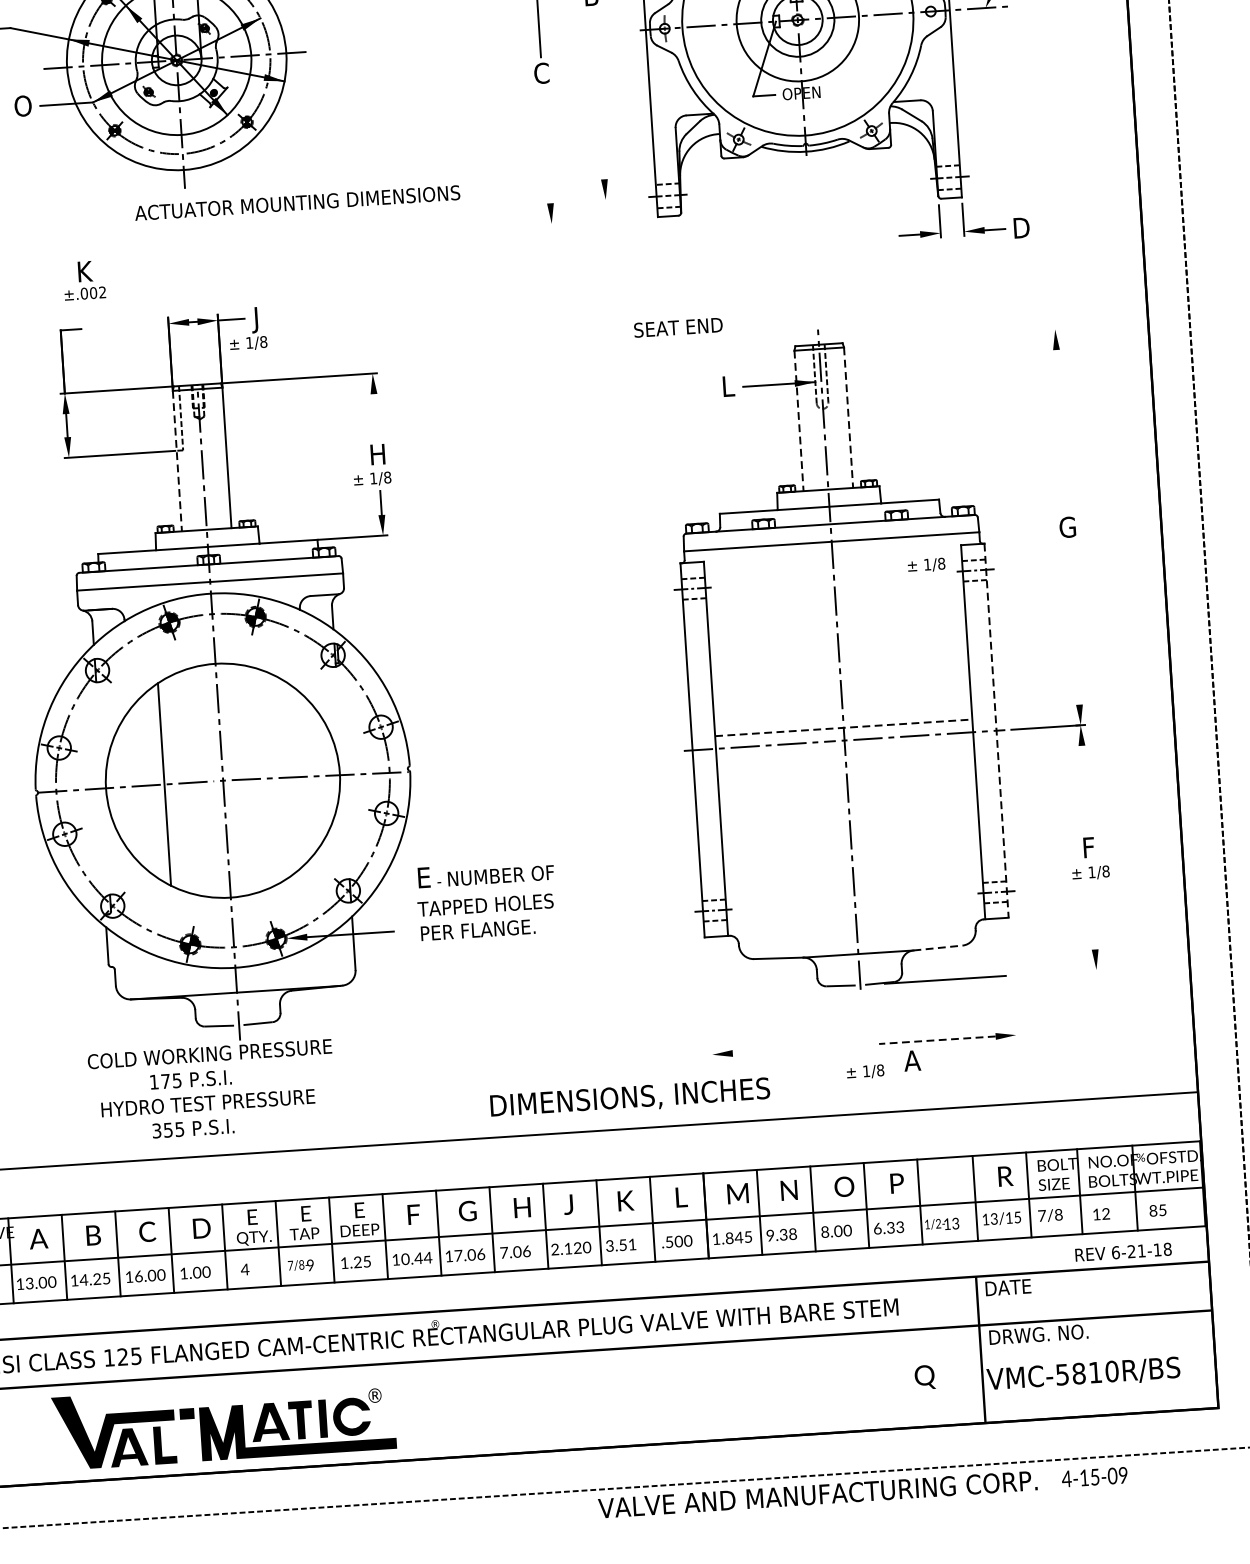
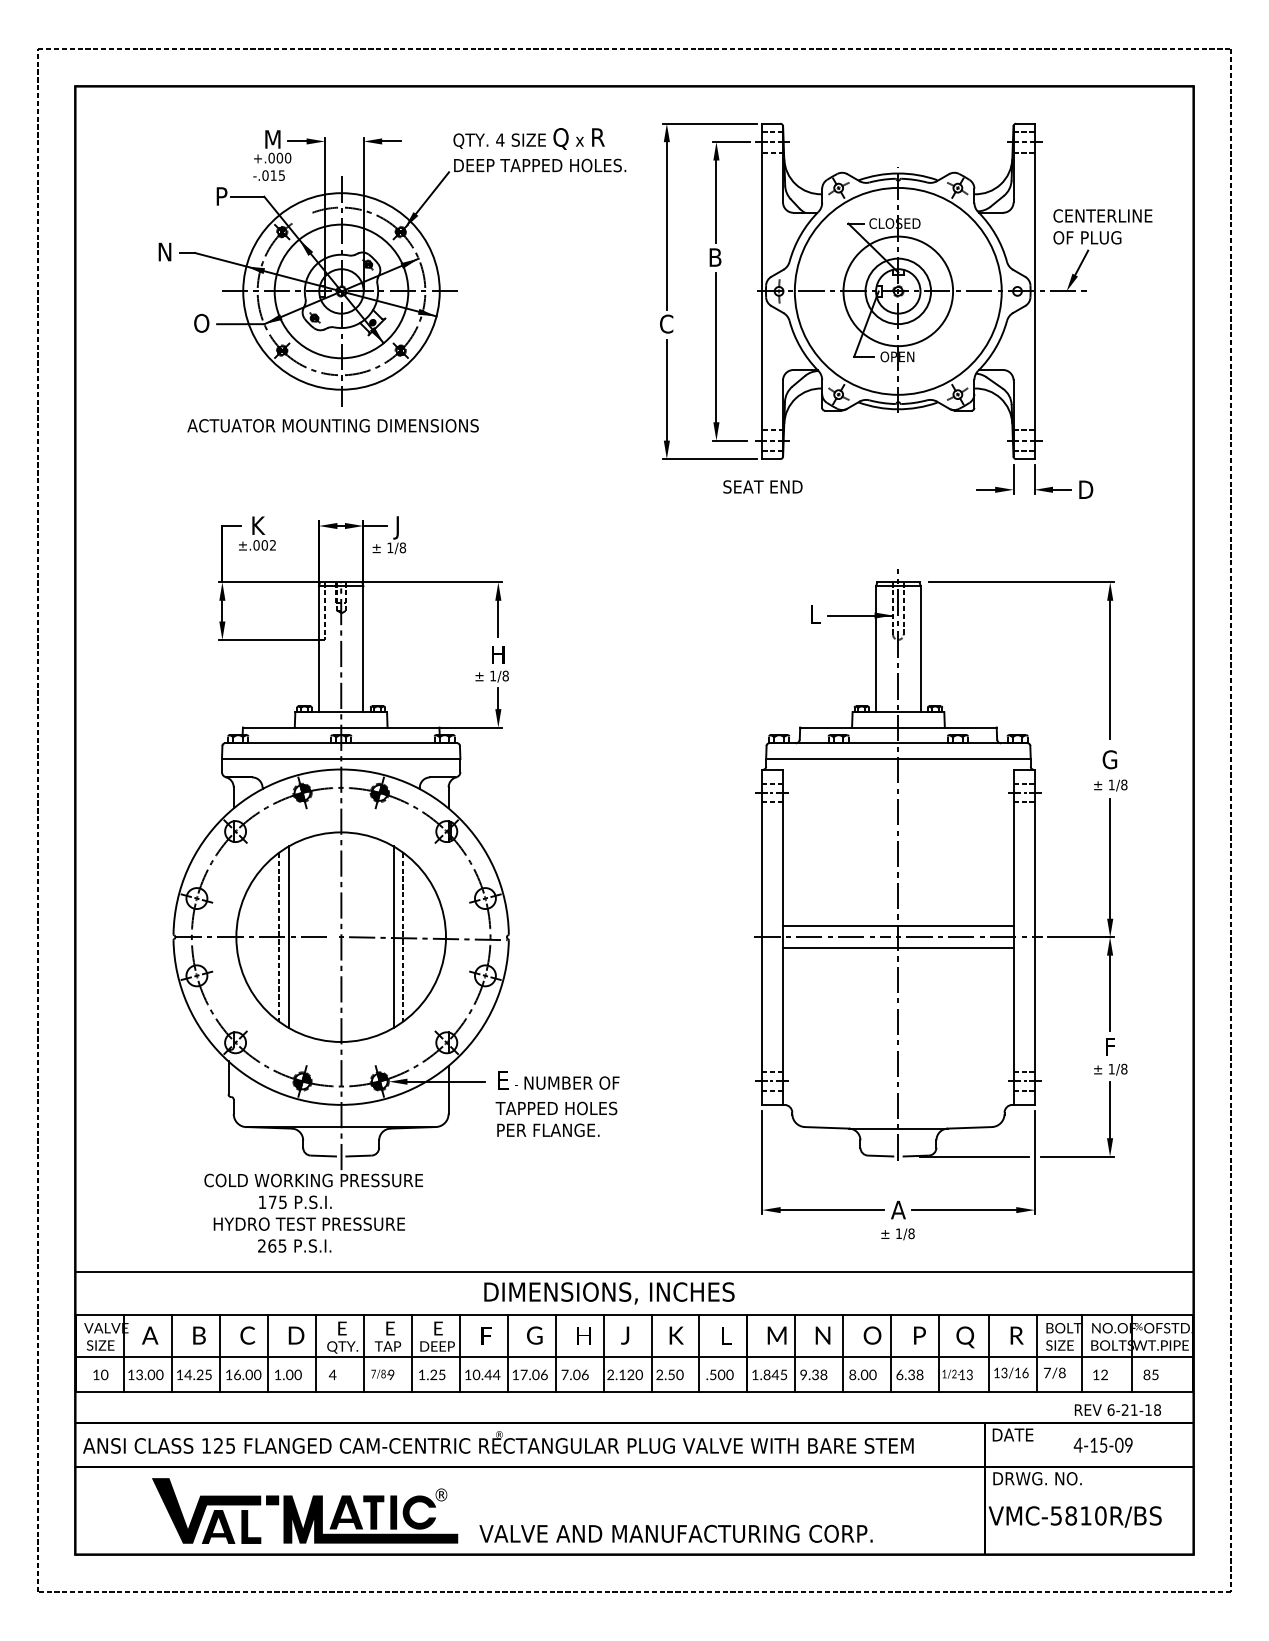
line: (599, 95) -> (716, 347), added
line: (546, 147) -> (666, 390), added
line: (620, 198) -> (729, 440), added
text: (296, 202) -> (332, 425), moved
line: (599, 221) -> (709, 459), added
text: (84, 280) -> (257, 533), moved
text: (677, 327) -> (762, 486), moved
line: (955, 336) -> (1020, 582), added
line: (375, 413) -> (498, 618), added
line: (848, 418) -> (920, 649), dashed -> solid
line: (799, 421) -> (876, 649), dashed -> solid
line: (1061, 426) -> (1110, 669), added
line: (176, 461) -> (318, 649), dashed -> solid
text: (926, 565) -> (1110, 785), moved
line: (1075, 637) -> (1110, 858), added
line: (843, 727) -> (898, 925), dashed -> solid
line: (996, 731) -> (1034, 937), dashed -> solid
line: (845, 752) -> (898, 947), added
line: (292, 775) -> (403, 936), added
line: (281, 776) -> (393, 936), added
line: (152, 784) -> (278, 936), added
line: (1085, 786) -> (1110, 992), added
text: (486, 899) -> (557, 1103), moved
line: (1093, 918) -> (1110, 1110), added
line: (938, 947) -> (970, 1127), dashed -> solid
line: (1059, 972) -> (1076, 1156), added
line: (1012, 982) -> (1034, 1162), added
line: (709, 1001) -> (762, 1162), added
line: (936, 1040) -> (963, 1210), dashed -> solid
line: (790, 1050) -> (832, 1210), added
text: (912, 1060) -> (898, 1209), moved
text: (630, 1098) -> (609, 1293), moved
text: (163, 1129) -> (267, 1245), 355 -> 265
text: (1017, 1216) -> (1025, 1372), 13/15 -> 13/16
text: (899, 1226) -> (919, 1374), 6.33 -> 6.38
text: (620, 1244) -> (669, 1374), 3.51 -> 2.50
text: (925, 1377) -> (965, 1337), moved
text: (1093, 1476) -> (1102, 1444), moved
text: (817, 1494) -> (675, 1533), moved

